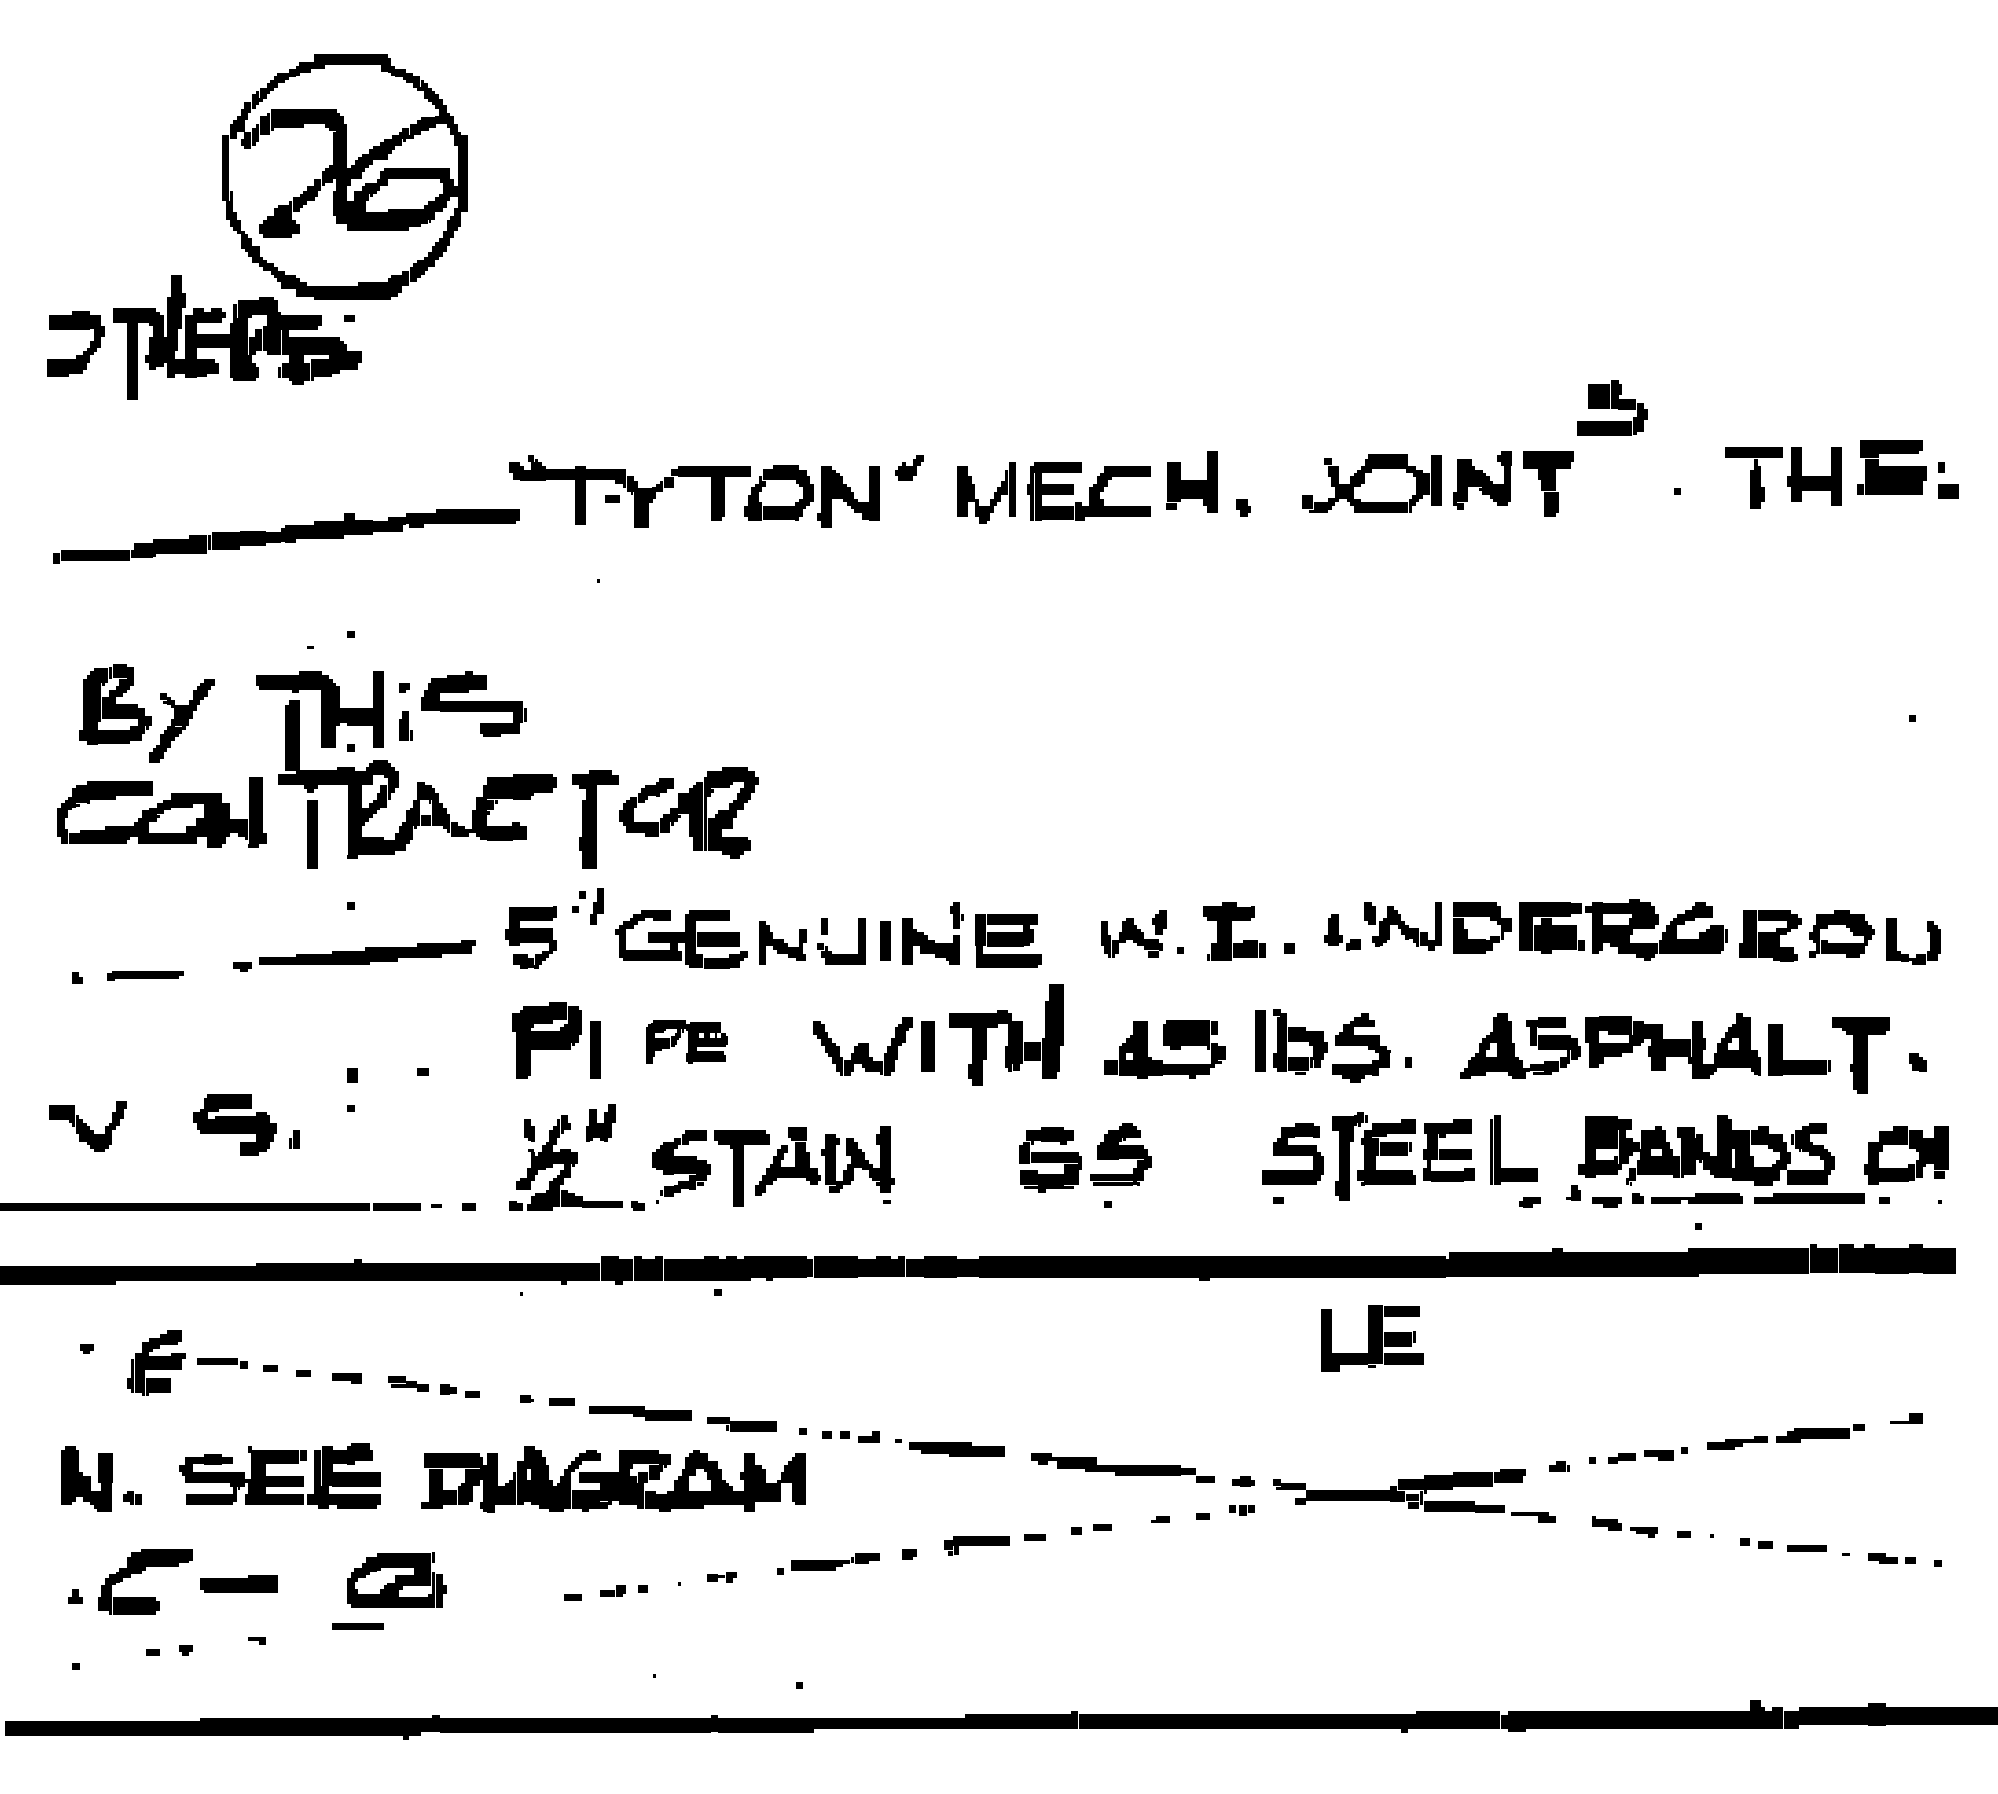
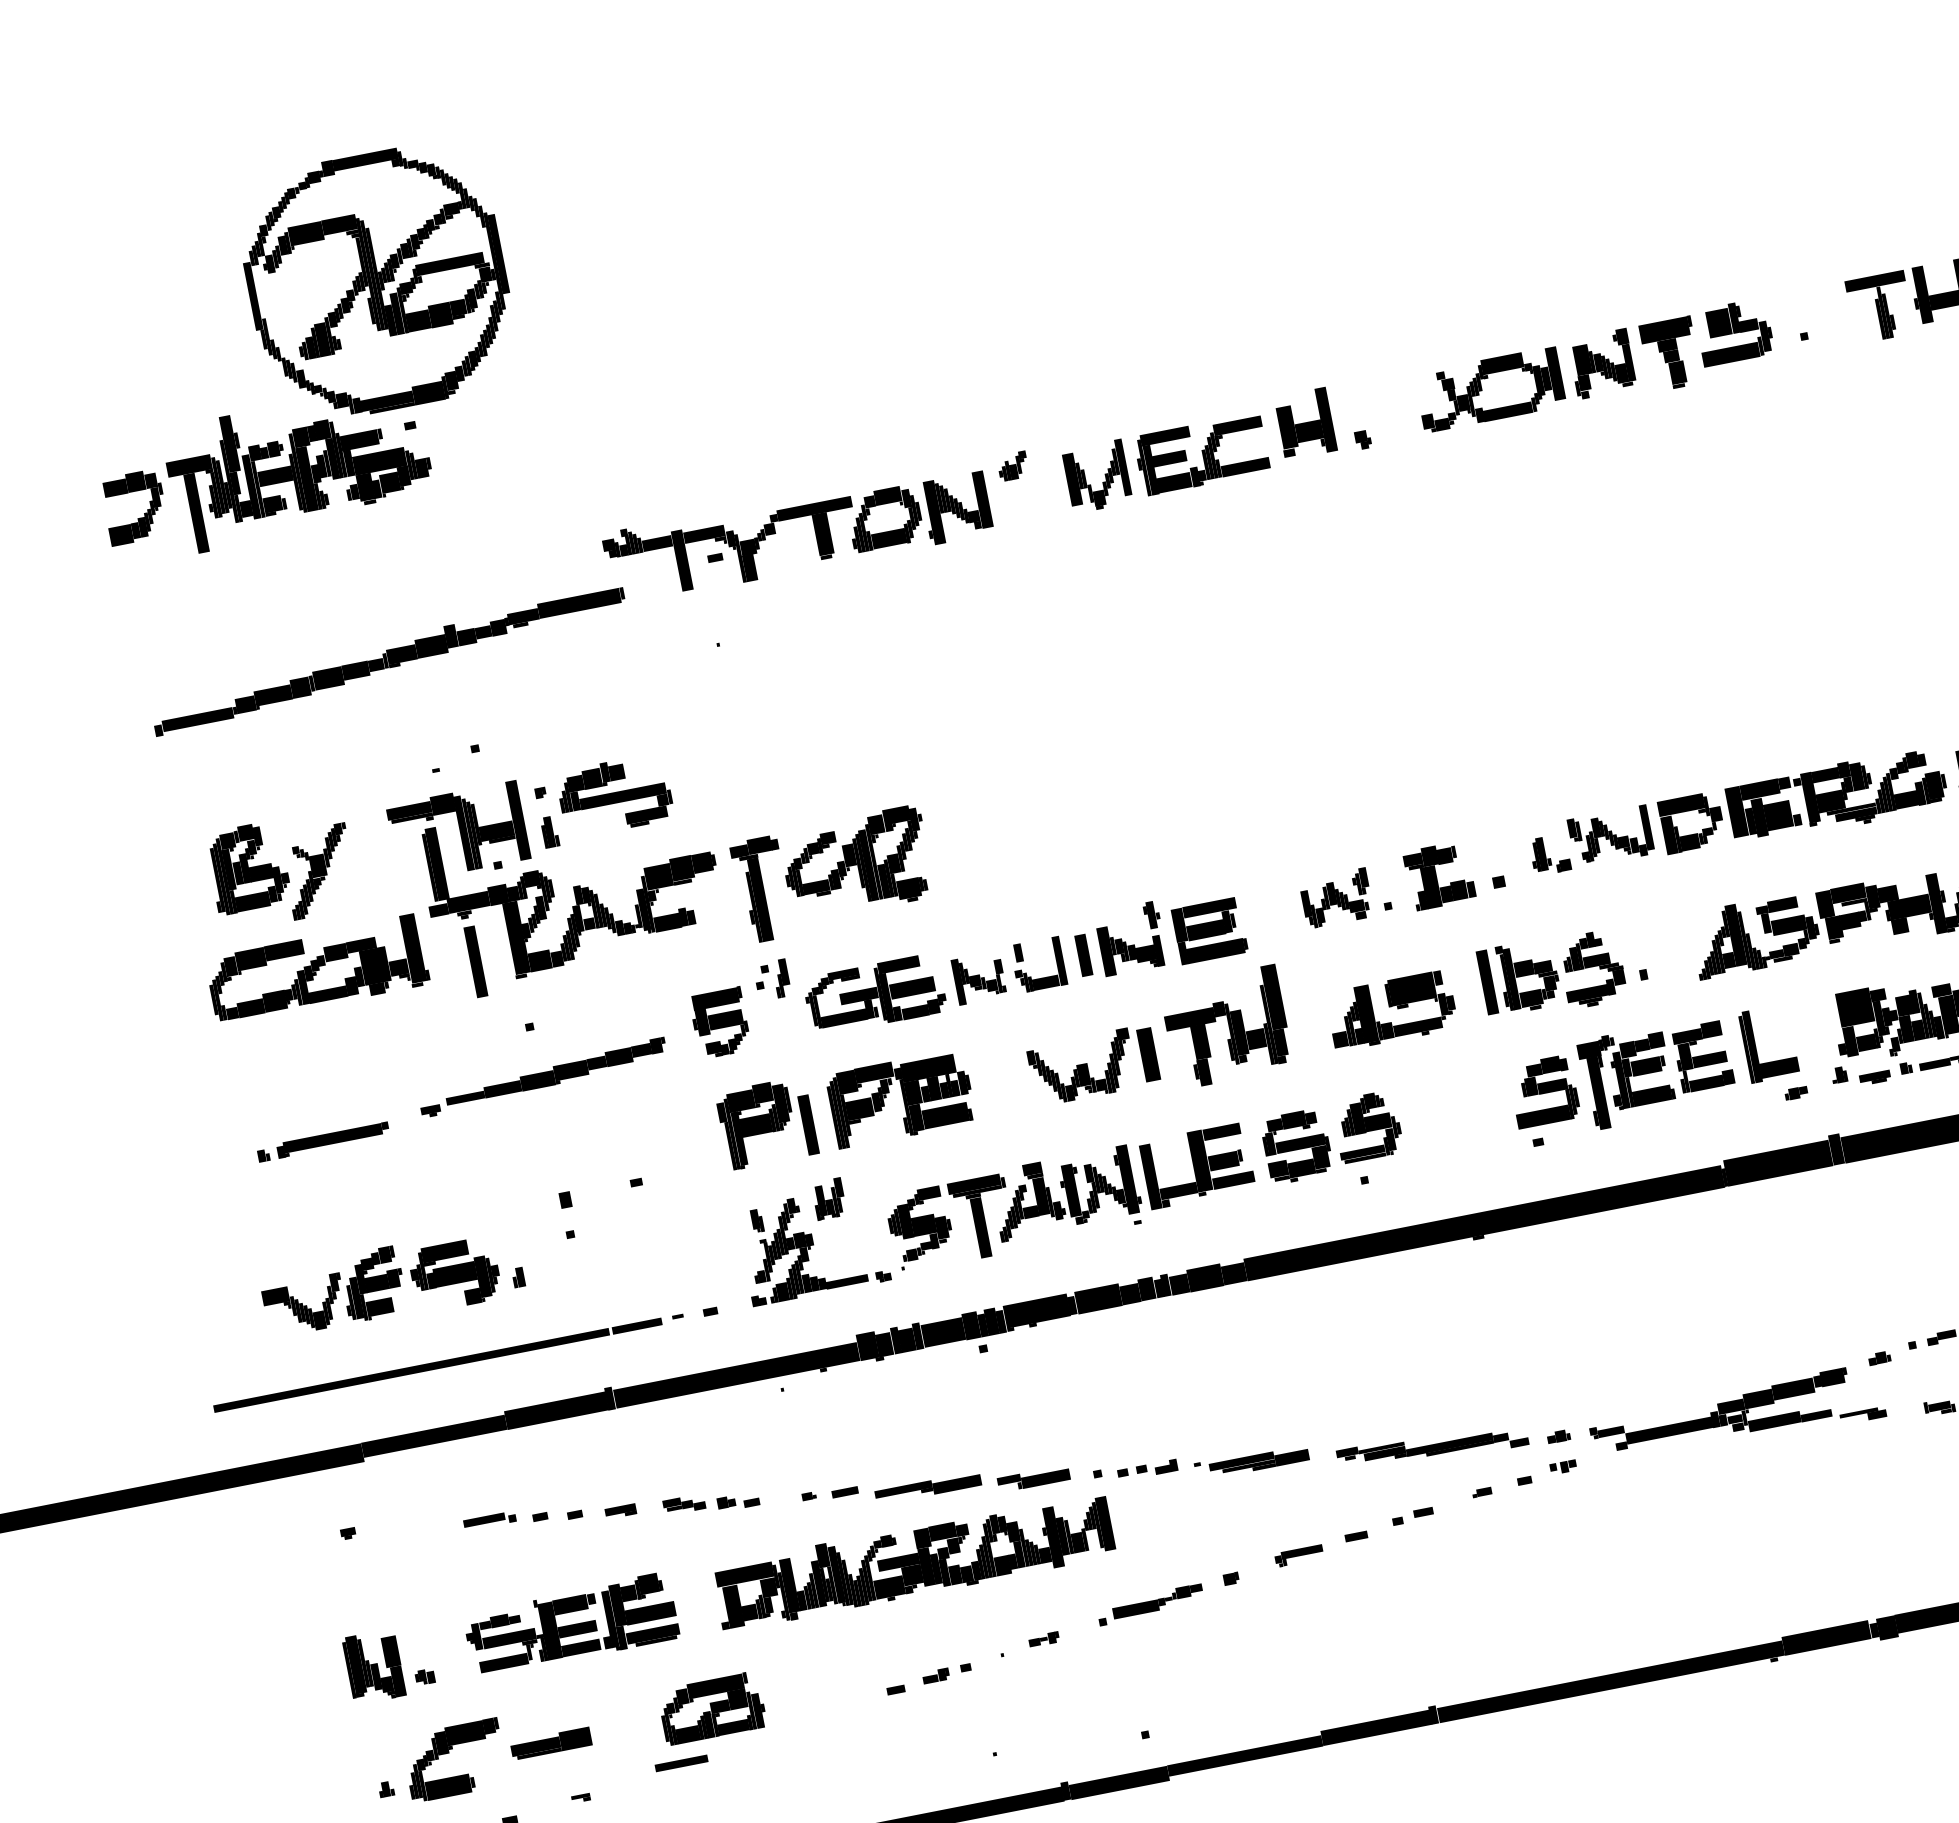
part: (1612, 407) -> (1734, 331), moved
part: (145, 975) -> (333, 1139), size x1.43
part: (686, 1041) -> (900, 1098), size x1.67
part: (1372, 1338) -> (1197, 1165), moved
part: (156, 1362) -> (373, 1283), moved
part: (977, 1545) -> (1299, 1555), size x0.71

